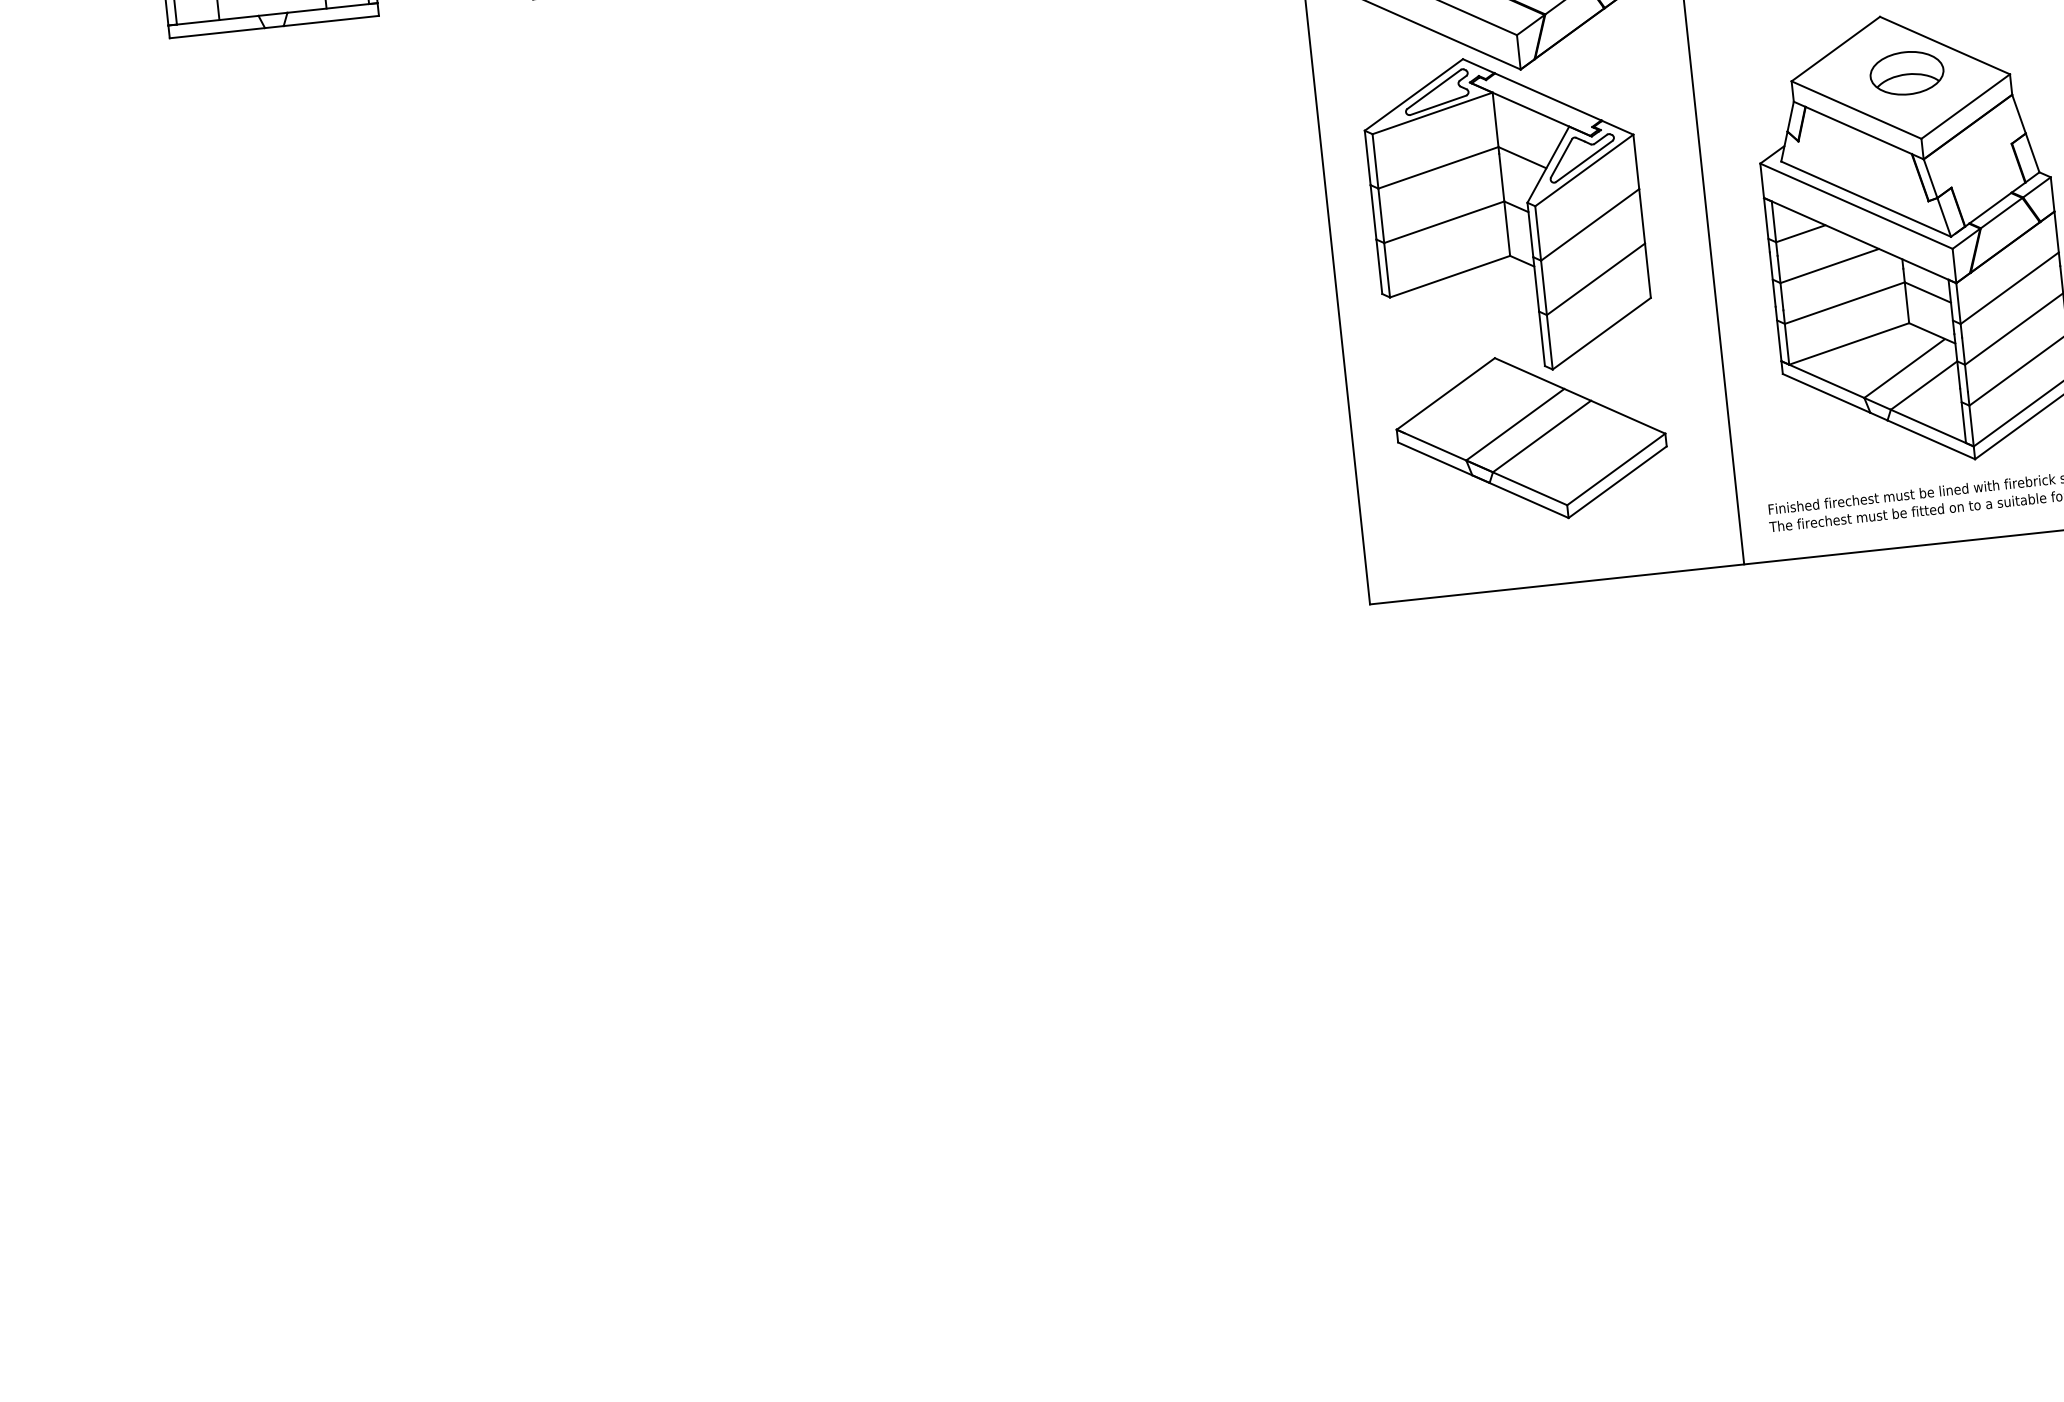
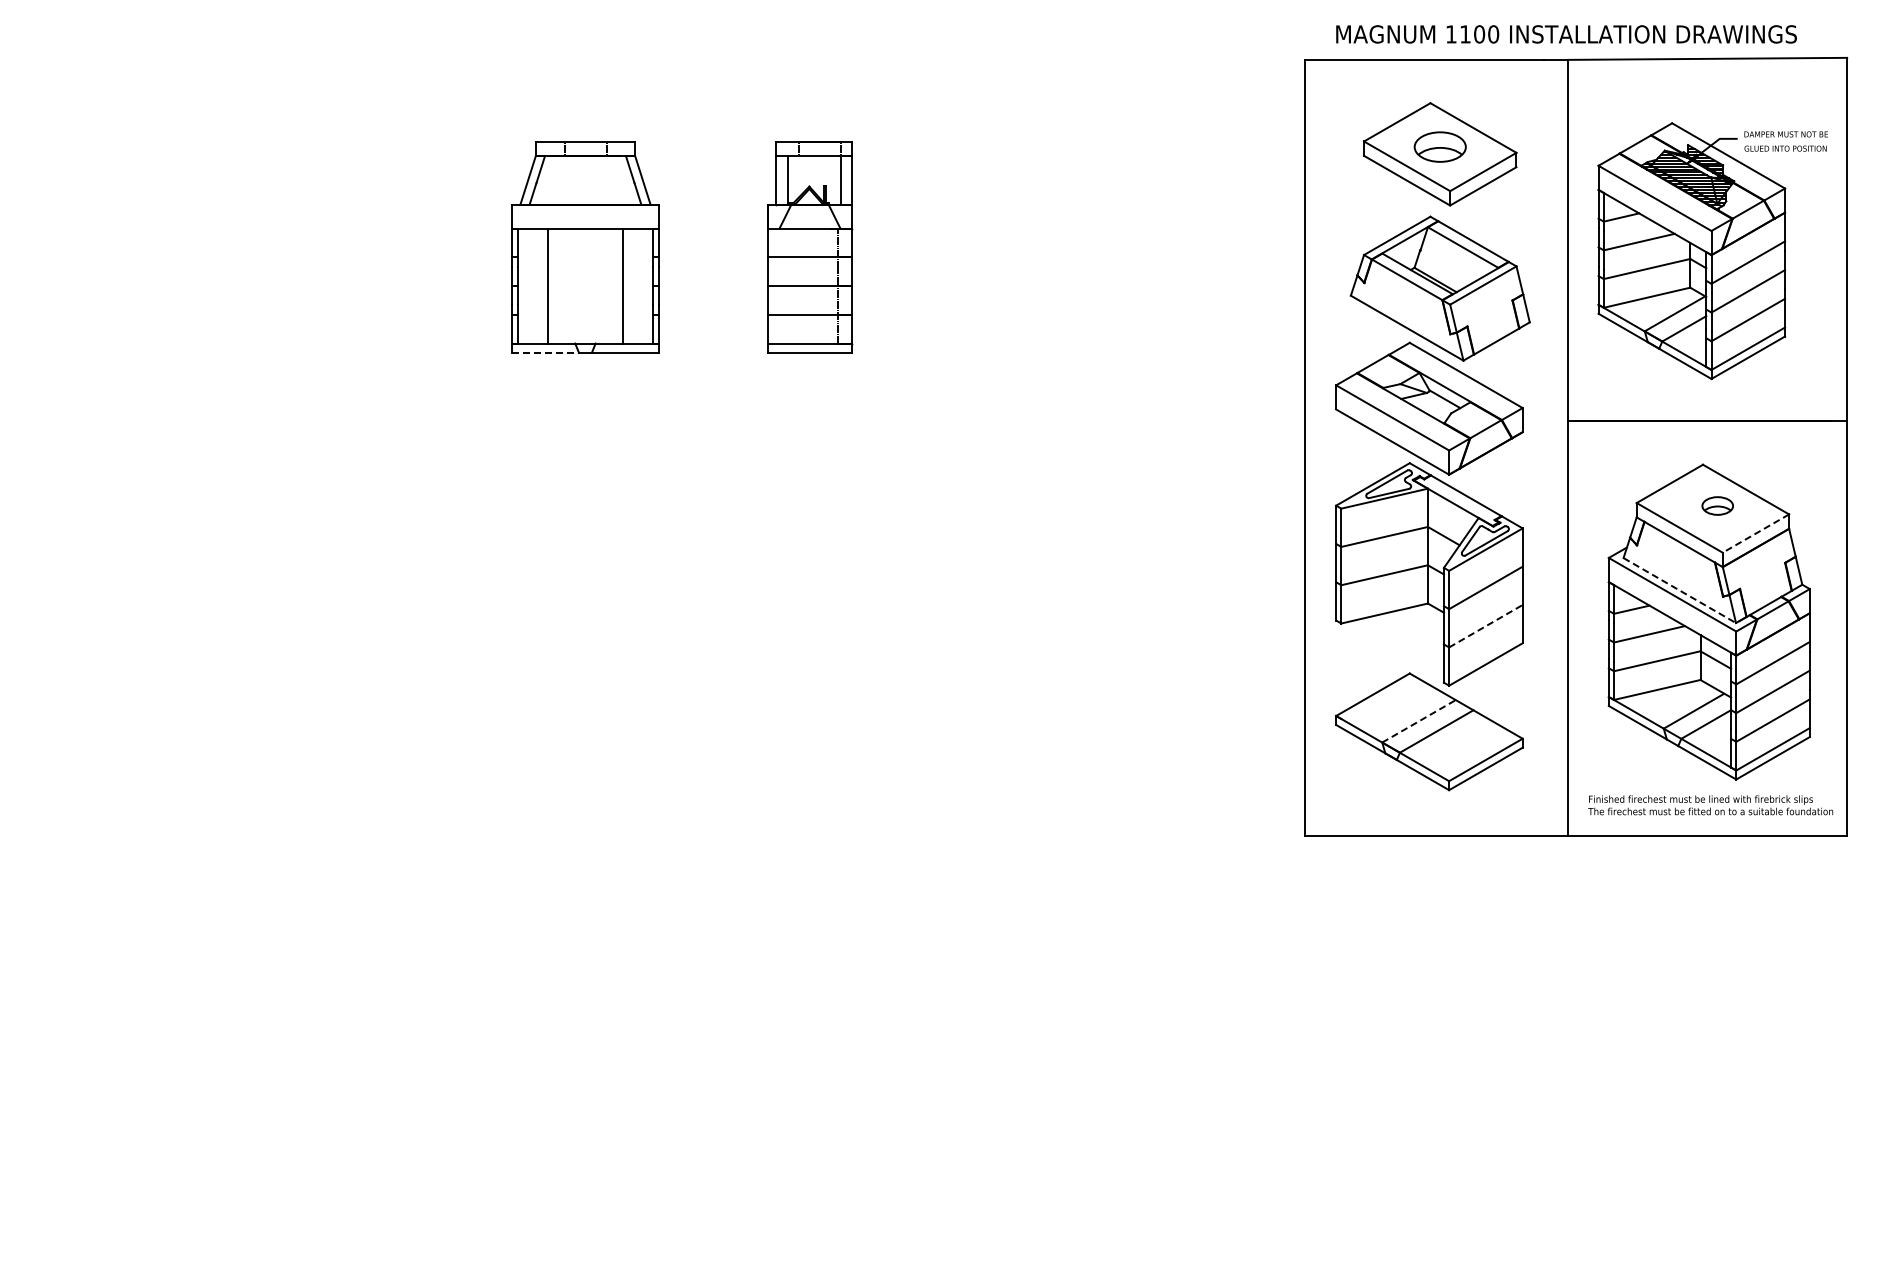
line: (217, 33) -> (545, 352), solid -> dashed
part: (1906, 72) -> (1717, 505), size x0.6
line: (1965, 106) -> (1755, 533), solid -> dashed
line: (1865, 199) -> (1679, 590), solid -> dashed
line: (1596, 278) -> (1486, 625), solid -> dashed
line: (1516, 424) -> (1419, 721), solid -> dashed

